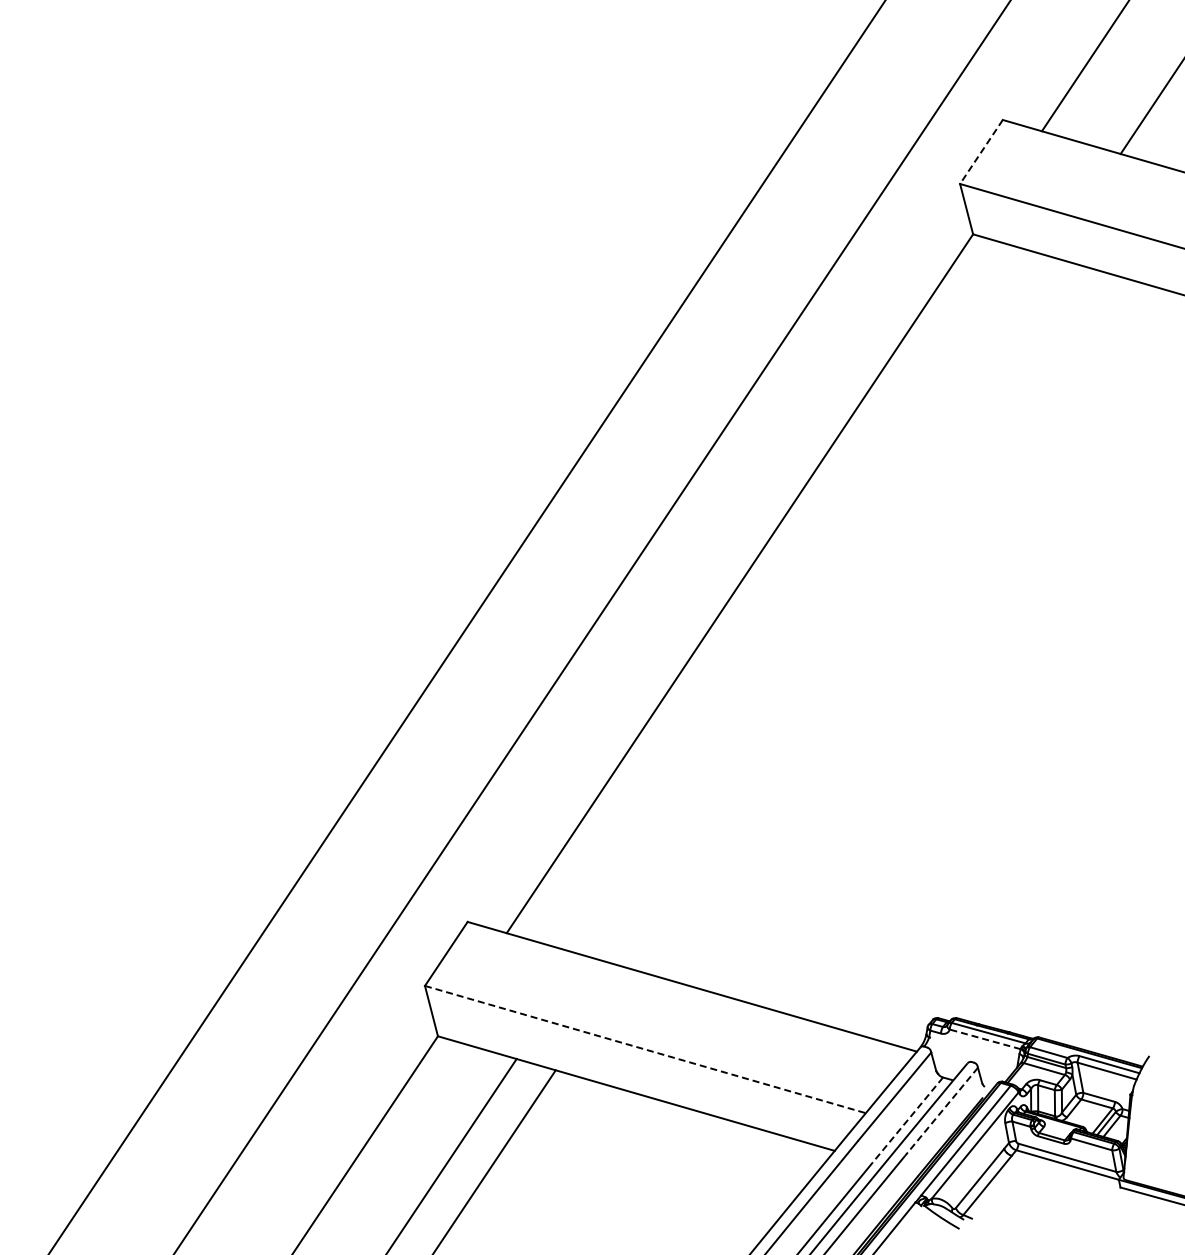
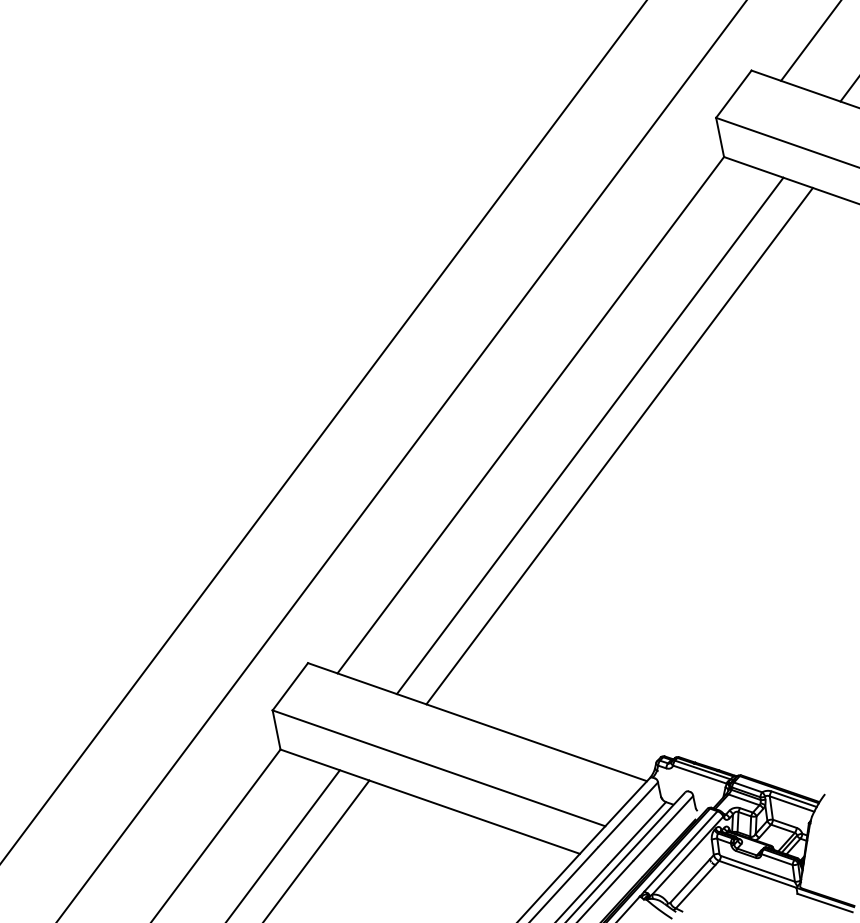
line: (981, 152) -> (733, 94), dashed -> solid
line: (818, 606) -> (590, 435), added
line: (857, 617) -> (619, 445), added
line: (985, 1039) -> (700, 774), dashed -> solid
line: (645, 1049) -> (439, 768), dashed -> solid
line: (941, 1112) -> (663, 828), dashed -> solid
line: (907, 1120) -> (636, 833), dashed -> solid

